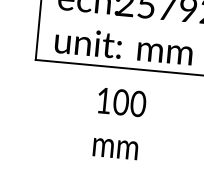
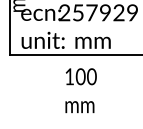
text: (118, 123) -> (80, 90), moved

